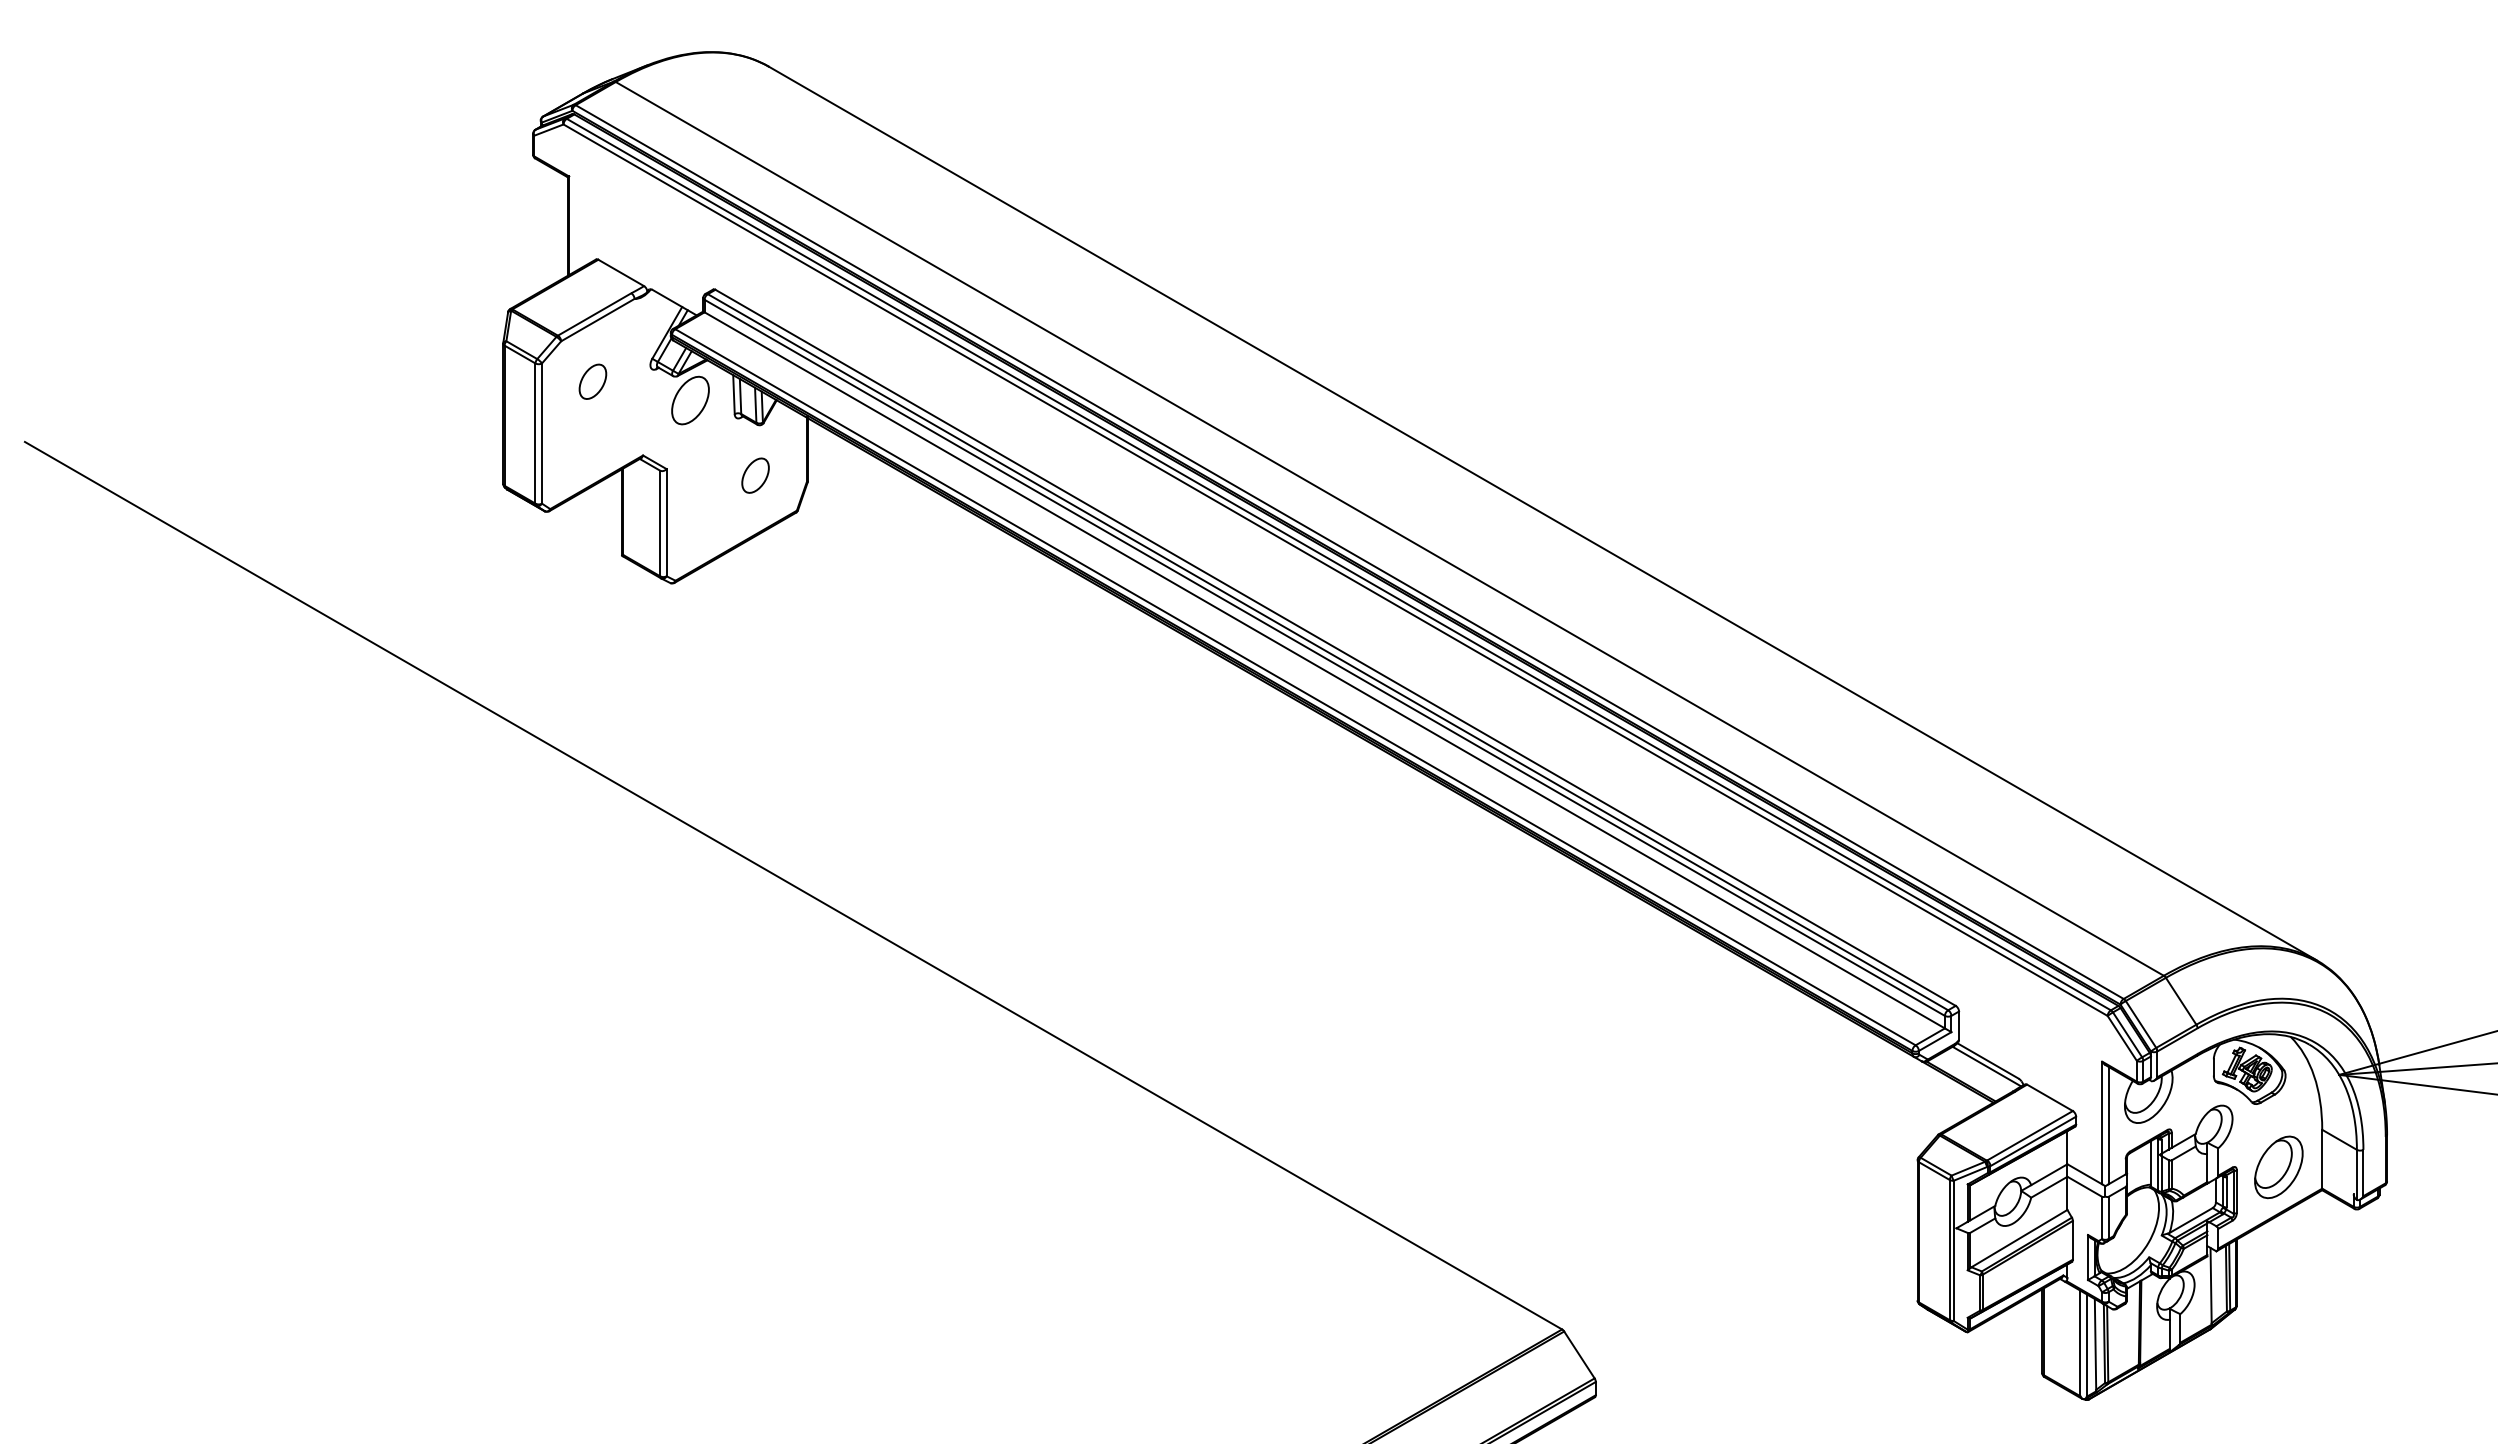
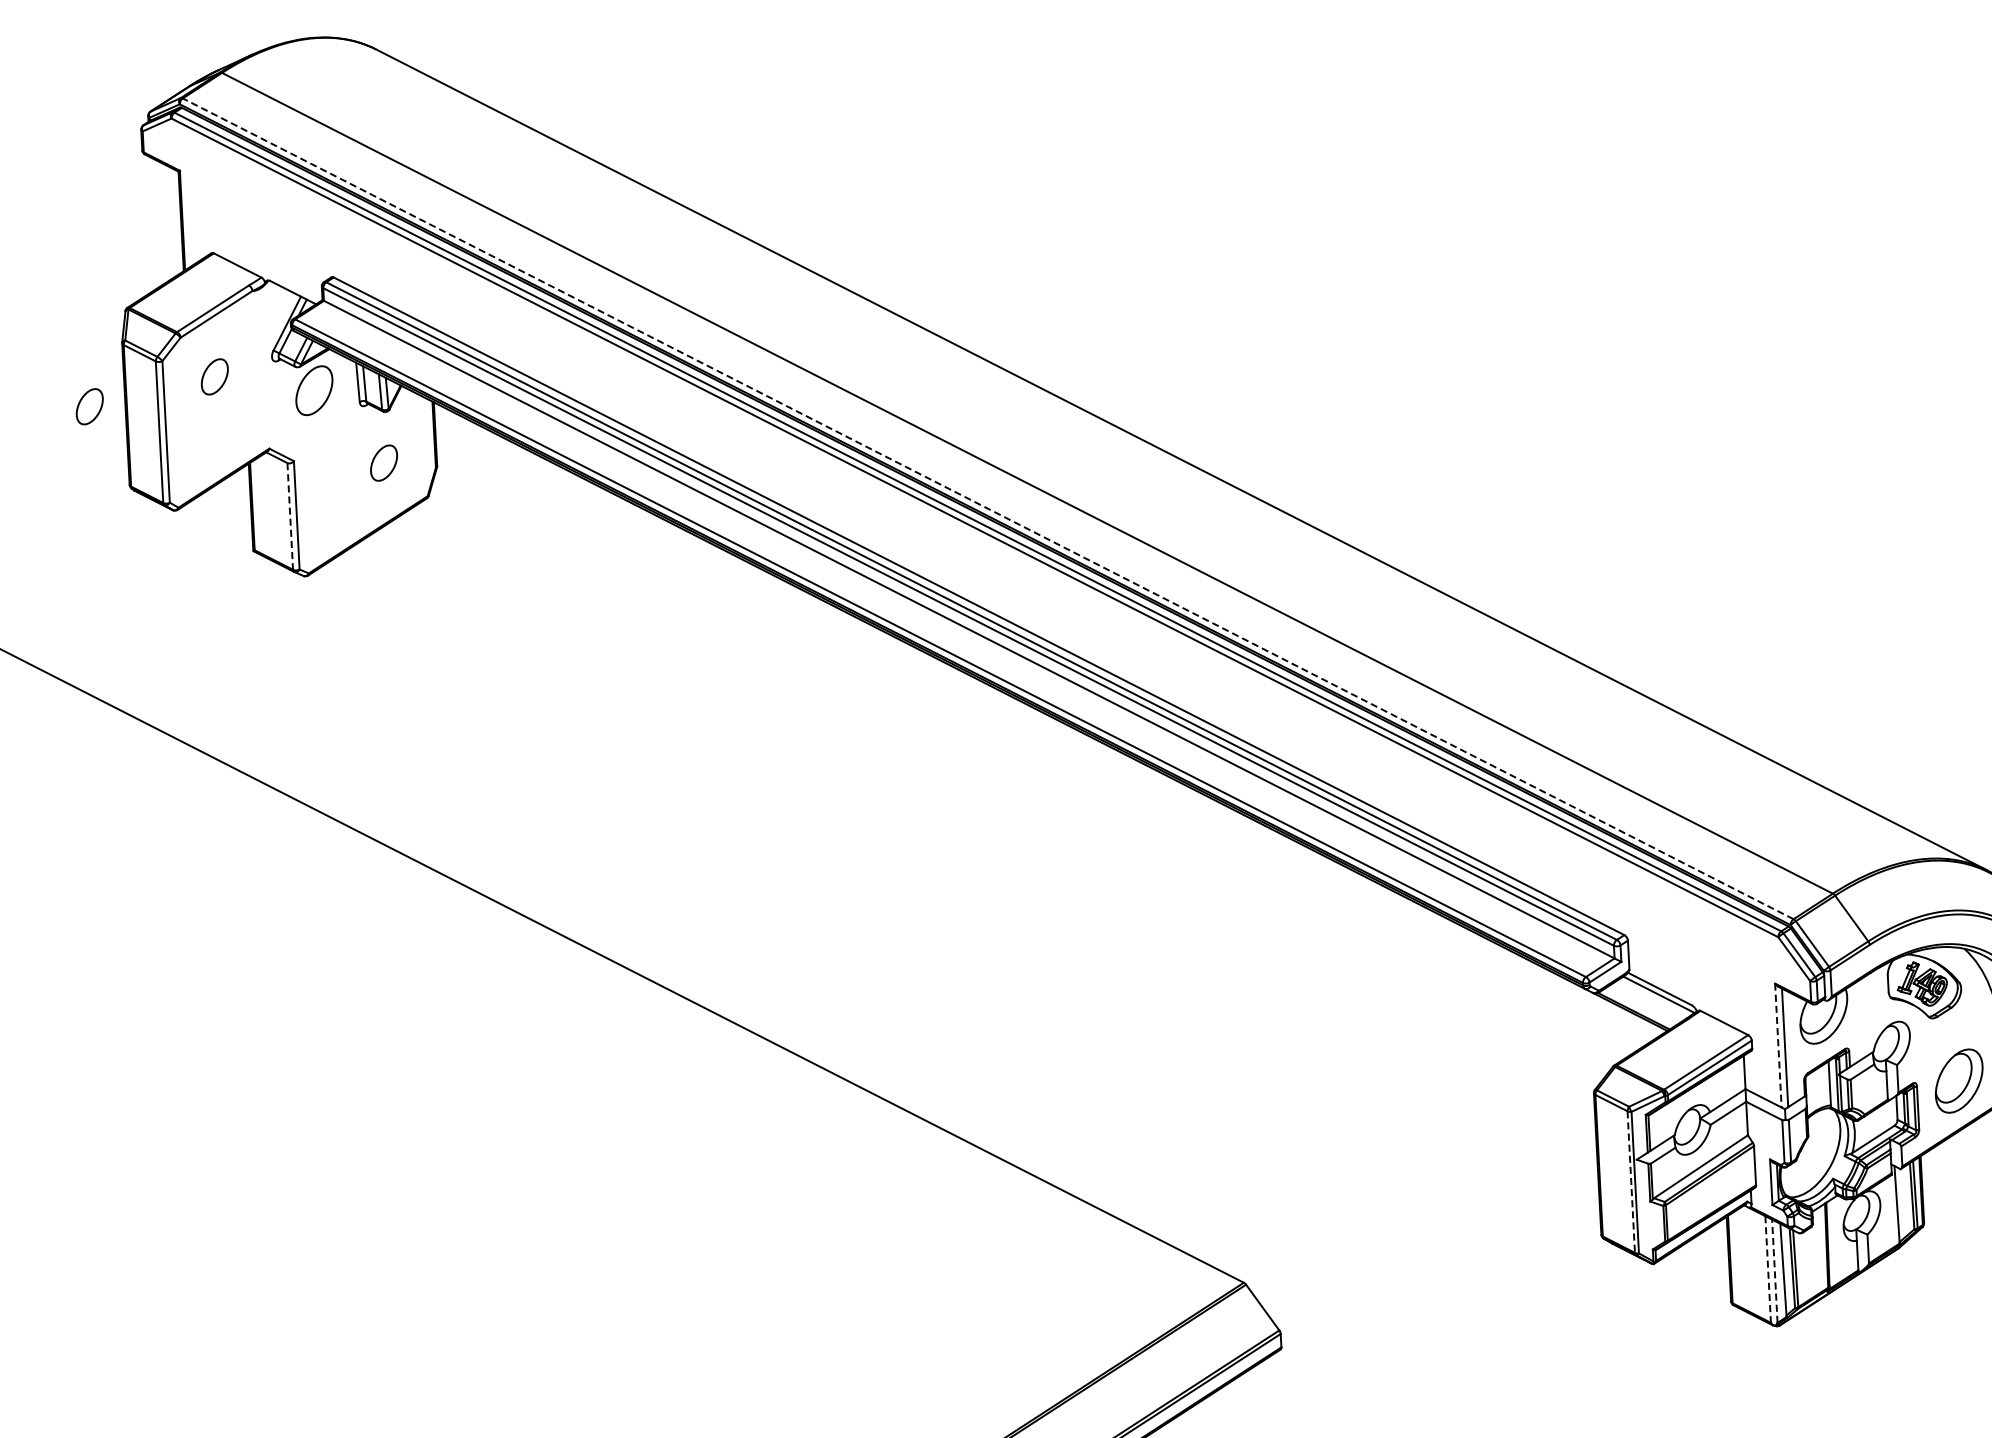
part: (467, 404) -> (89, 406), added
line: (660, 523) -> (290, 516), solid -> dashed
line: (1349, 552) -> (988, 509), solid -> dashed
line: (2102, 1123) -> (1778, 1046), solid -> dashed
line: (1949, 1250) -> (1630, 1182), solid -> dashed
line: (2080, 1343) -> (1768, 1269), solid -> dashed
line: (2086, 1345) -> (1774, 1271), solid -> dashed

